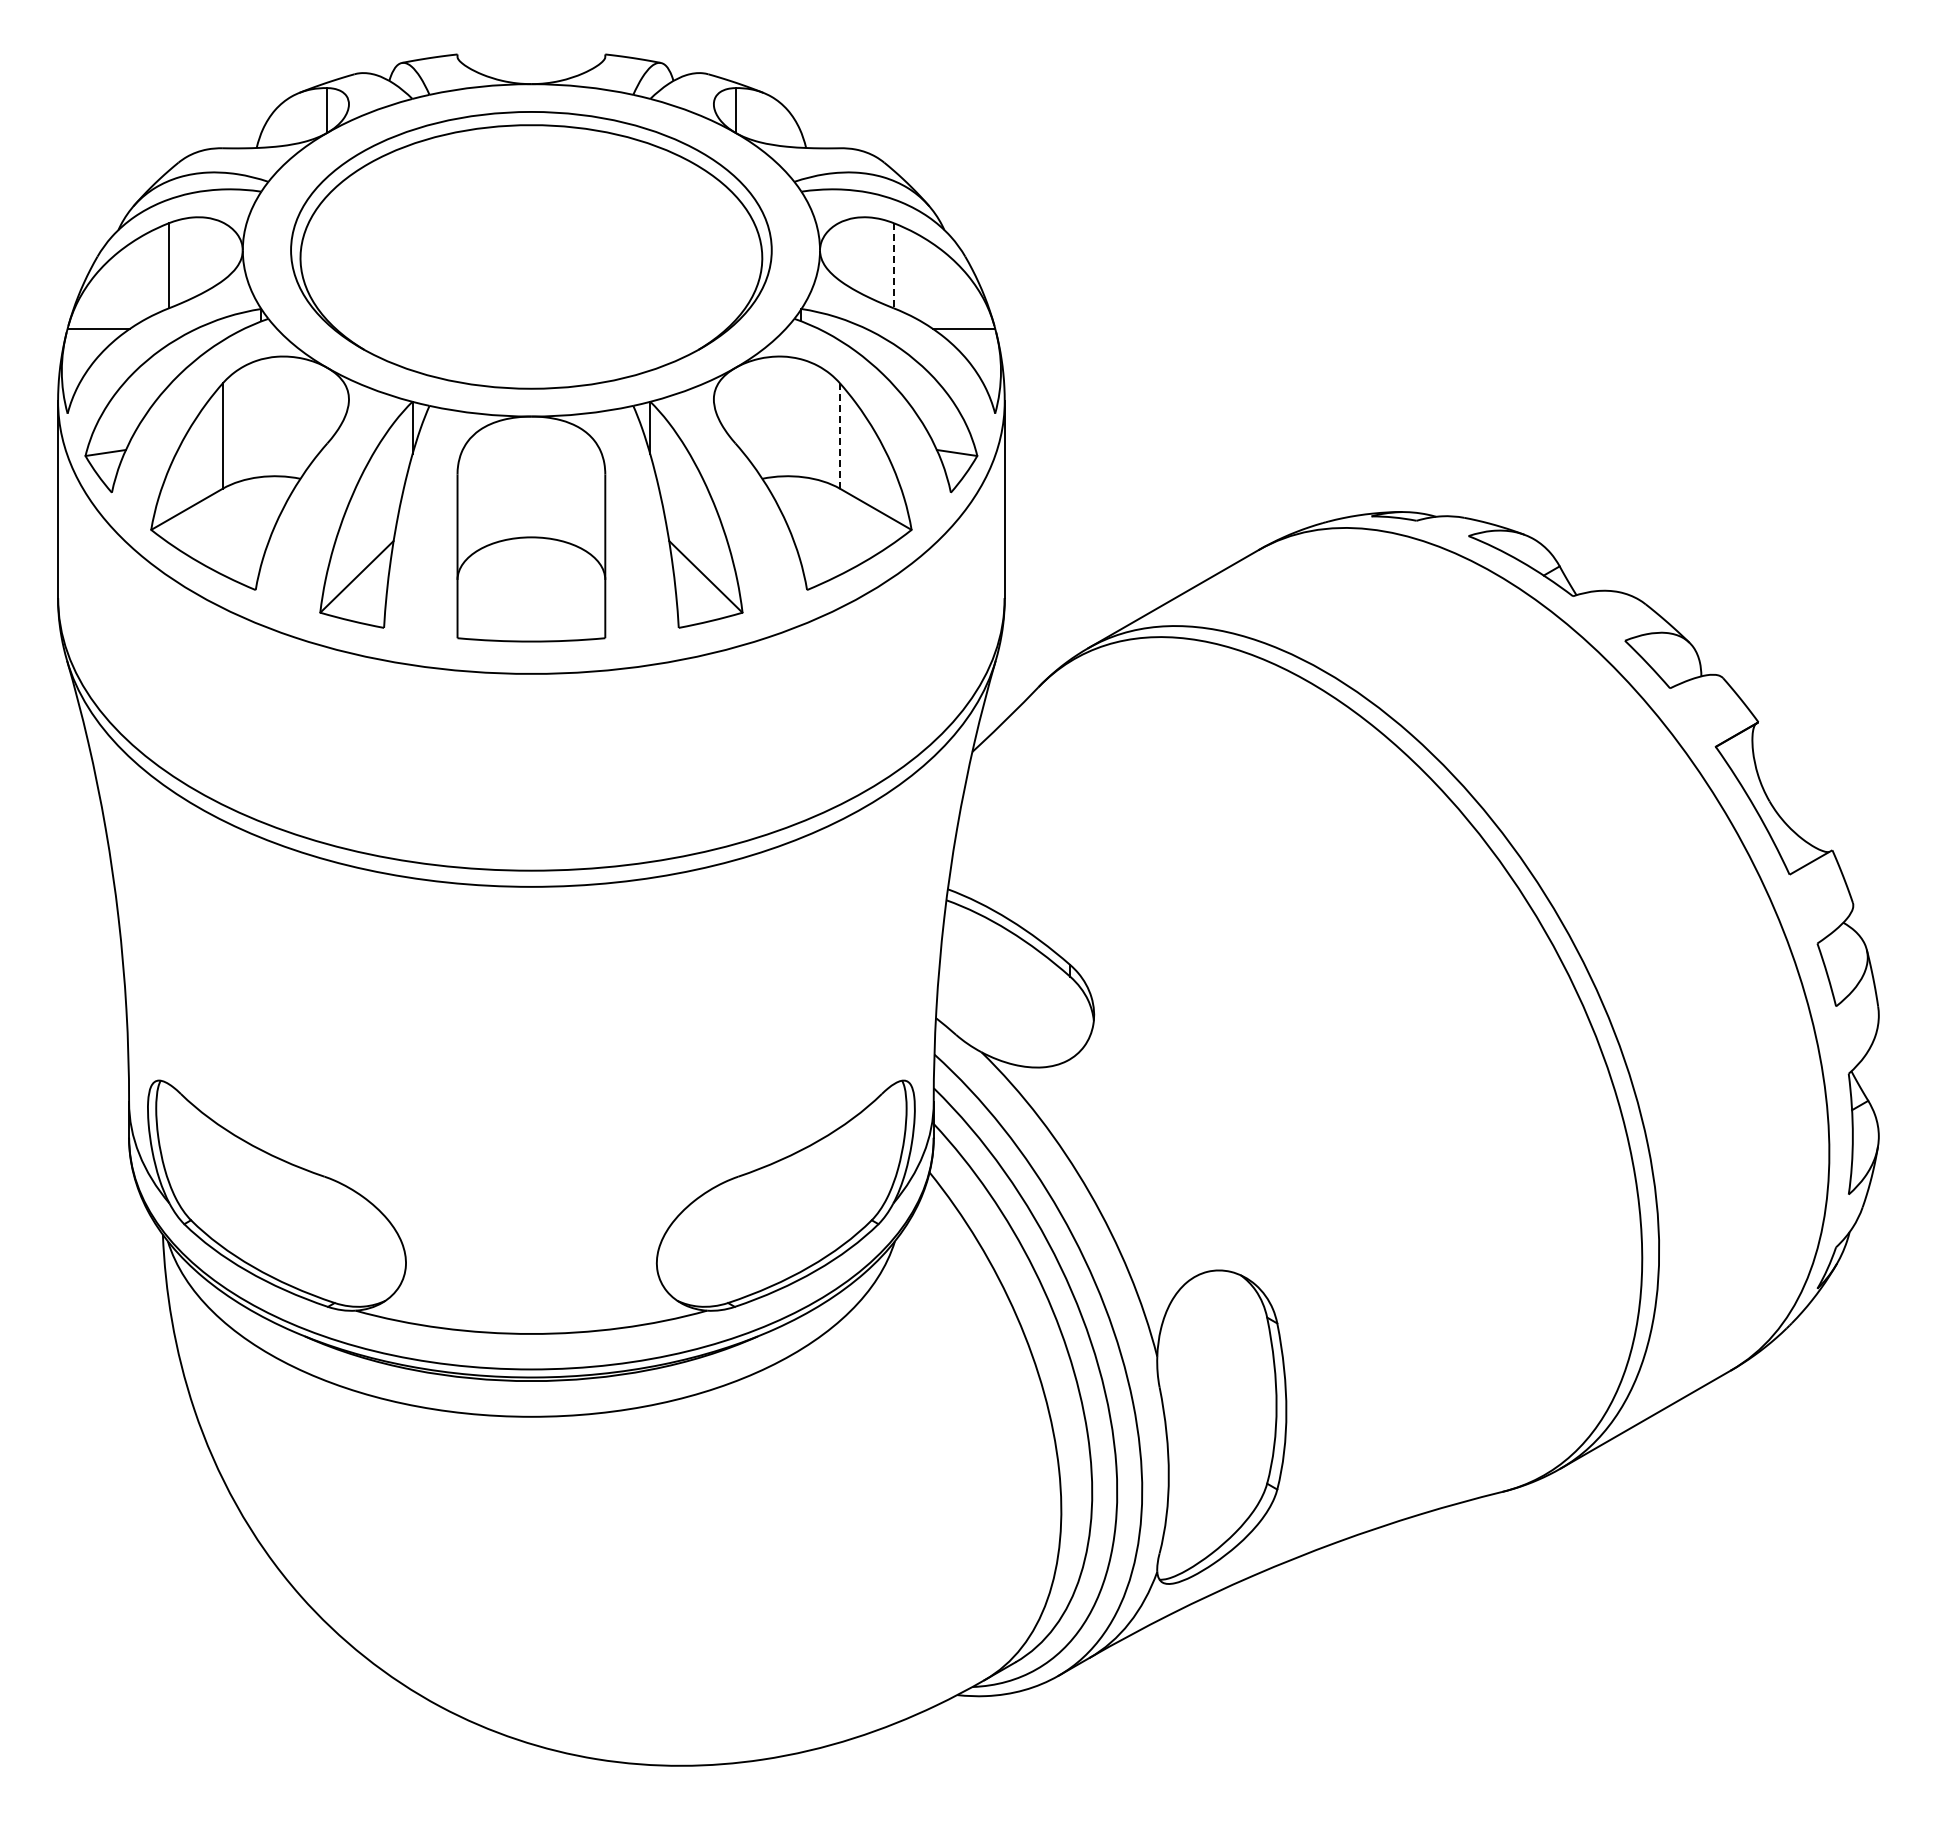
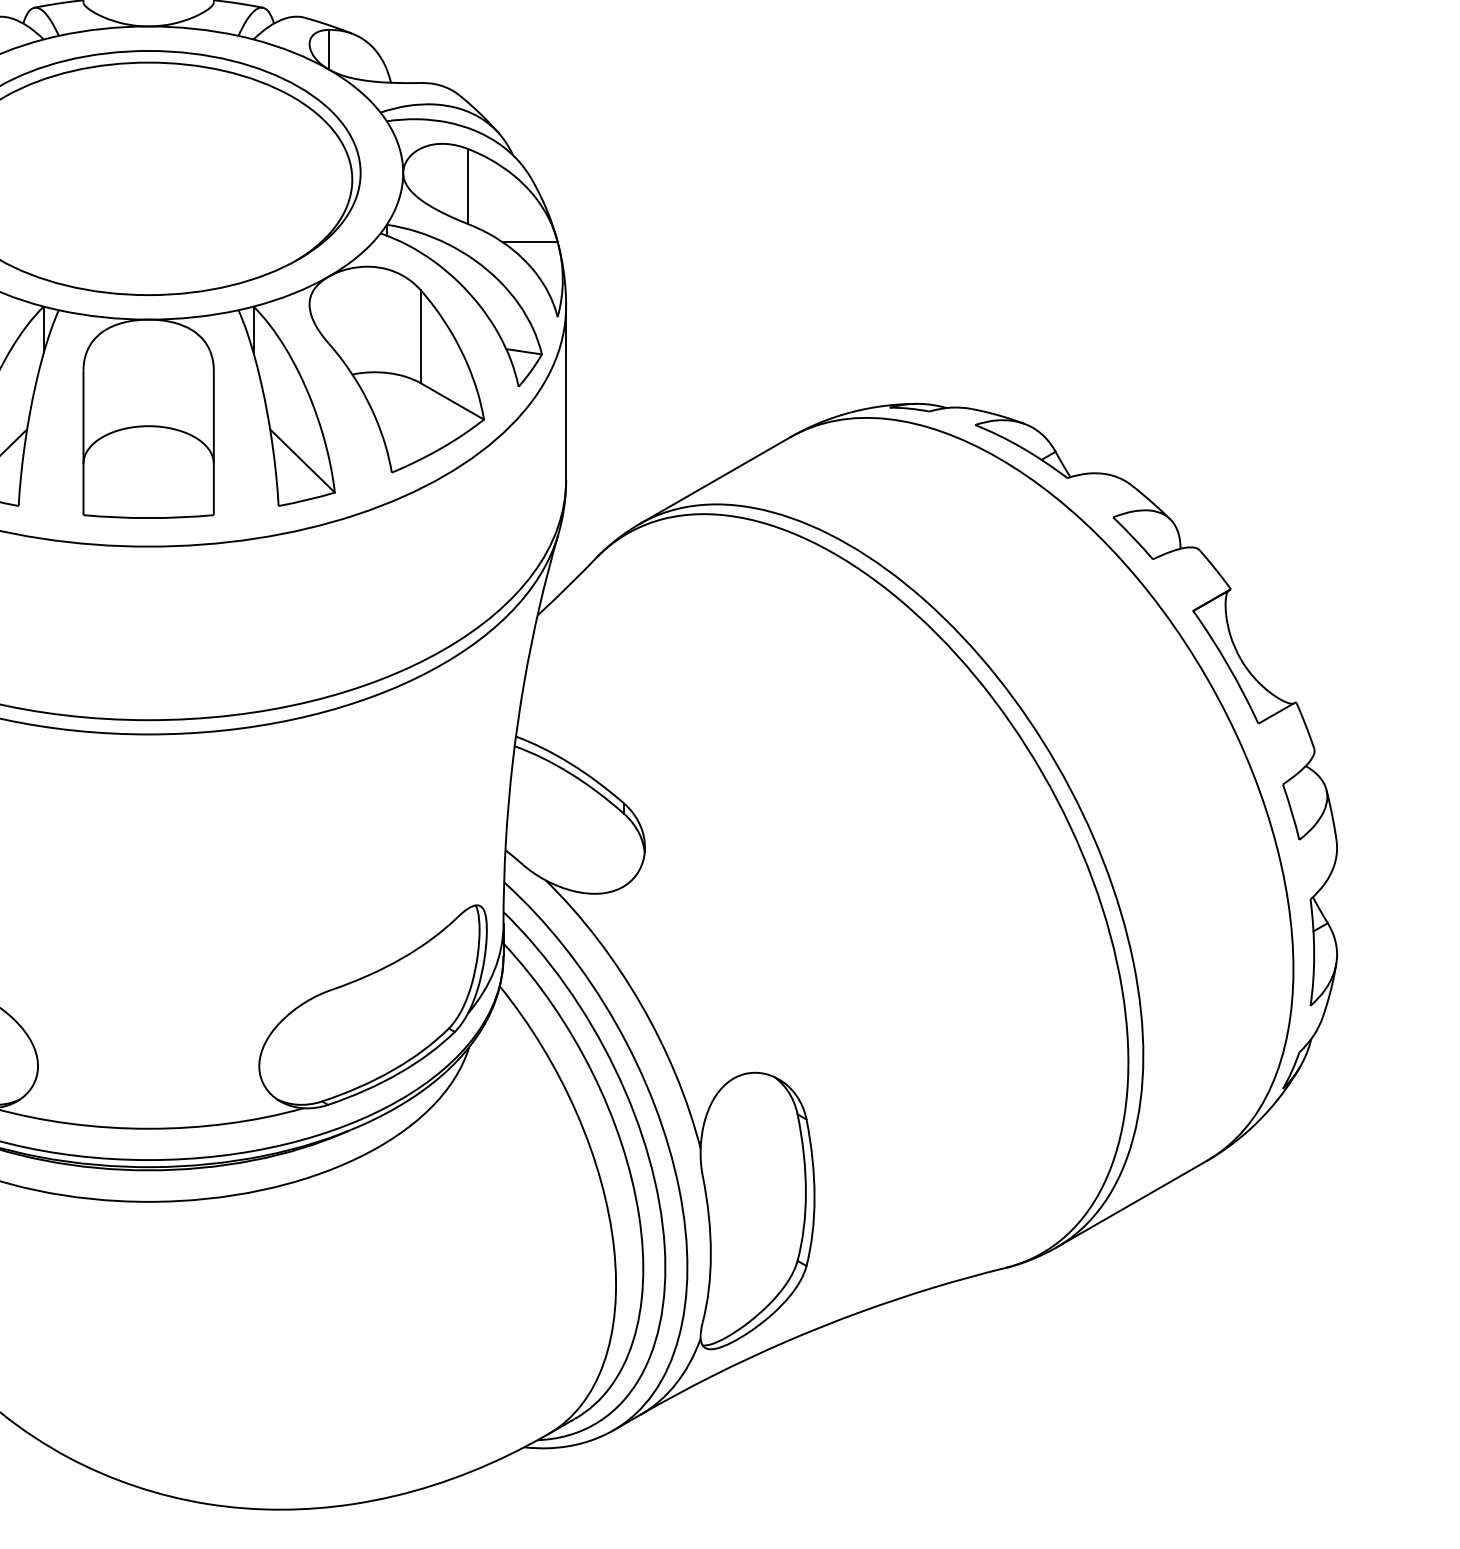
line: (893, 265) -> (468, 186), dashed -> solid
line: (840, 436) -> (421, 337), dashed -> solid

